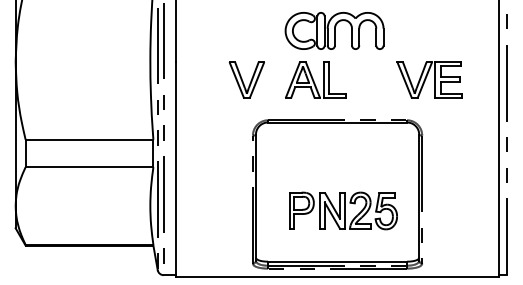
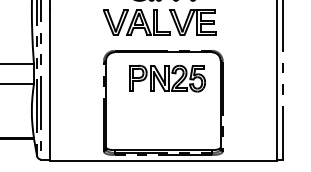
part: (246, 79) -> (115, 22), moved
part: (429, 79) -> (192, 22), moved
part: (343, 210) -> (167, 78), moved

